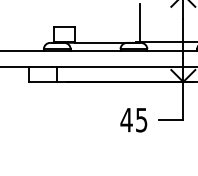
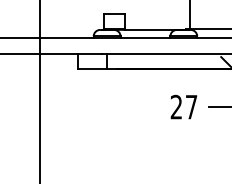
text: (133, 119) -> (183, 106), 45 -> 27

